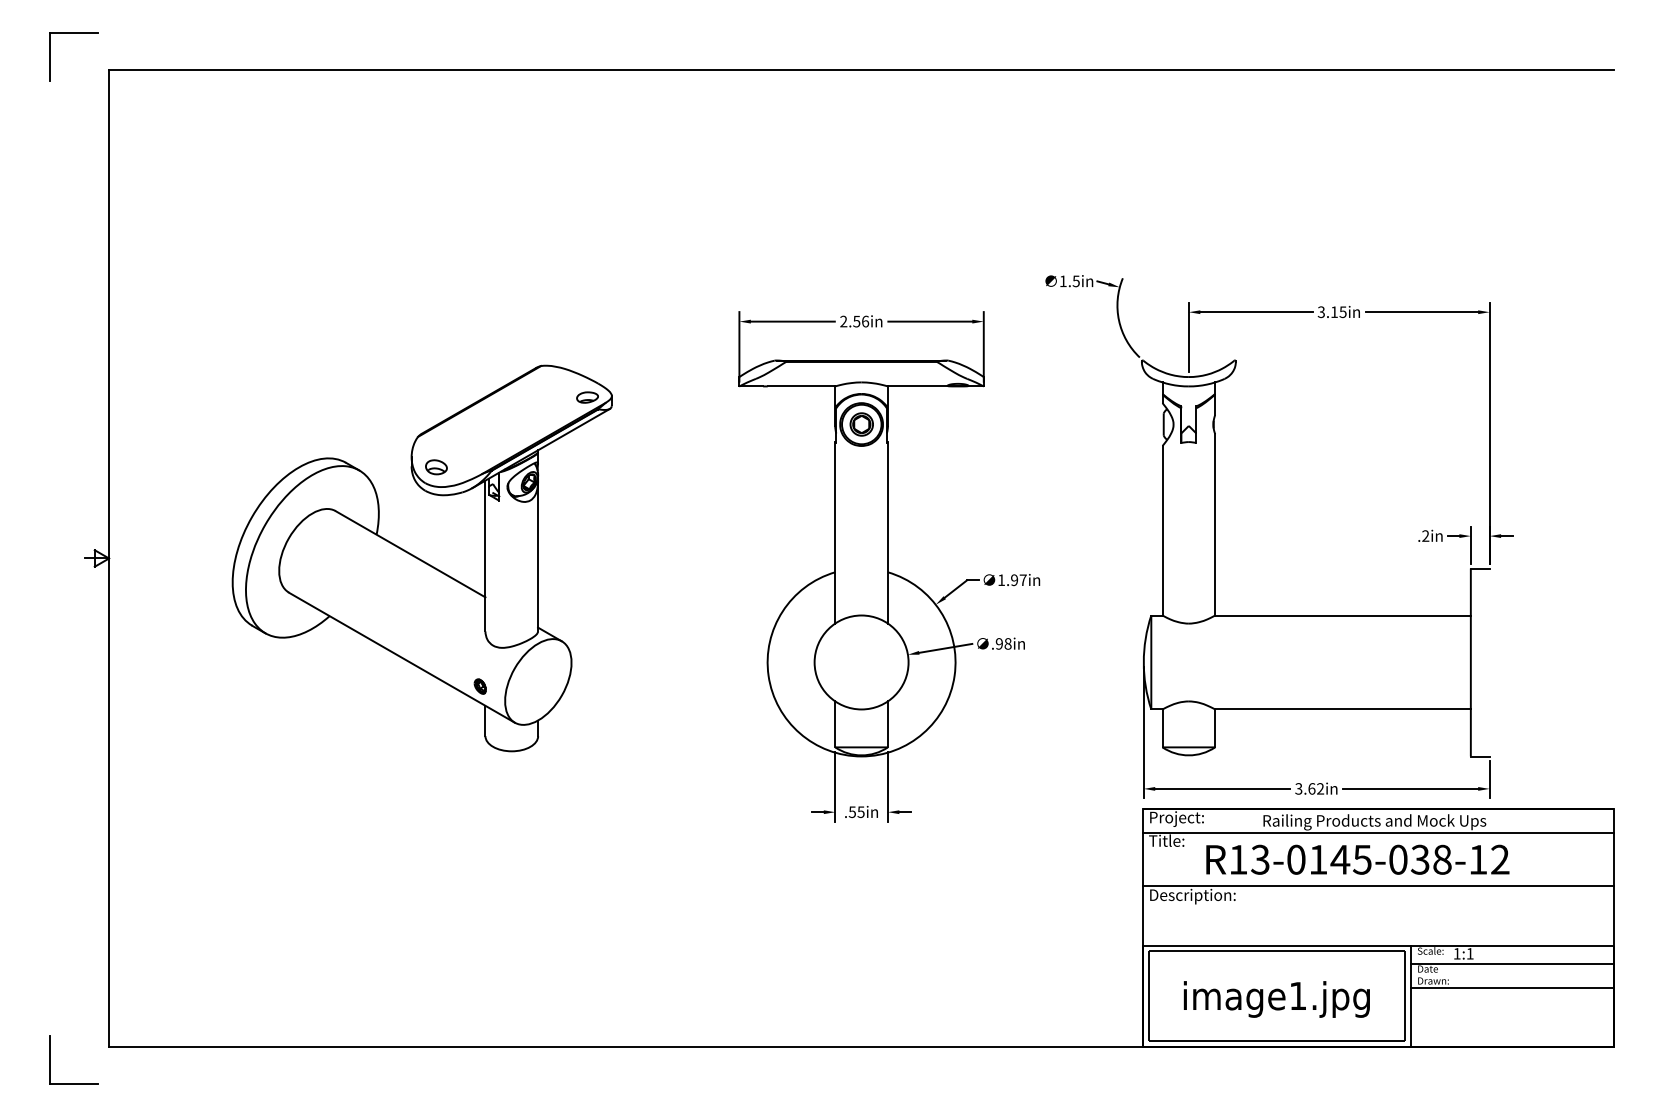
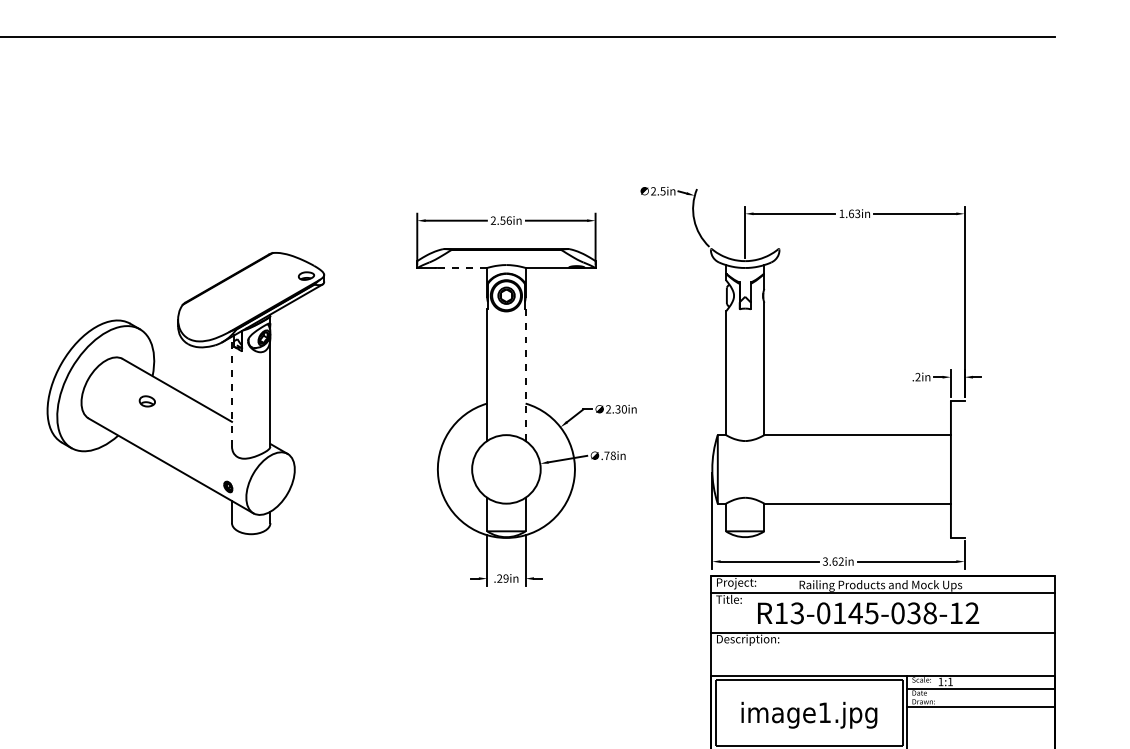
text: (1062, 280) -> (653, 190), 1.5in -> 2.5in
text: (1331, 312) -> (849, 214), 3.15in -> 1.63in
line: (801, 386) -> (462, 268), solid -> dashed
part: (436, 467) -> (147, 401), moved
line: (887, 532) -> (525, 374), solid -> dashed
line: (485, 555) -> (232, 391), solid -> dashed
text: (1012, 580) -> (616, 409), 1.97in -> 2.30in
text: (998, 643) -> (606, 455), .98in -> .78in
text: (856, 812) -> (502, 578), .55in -> .29in

